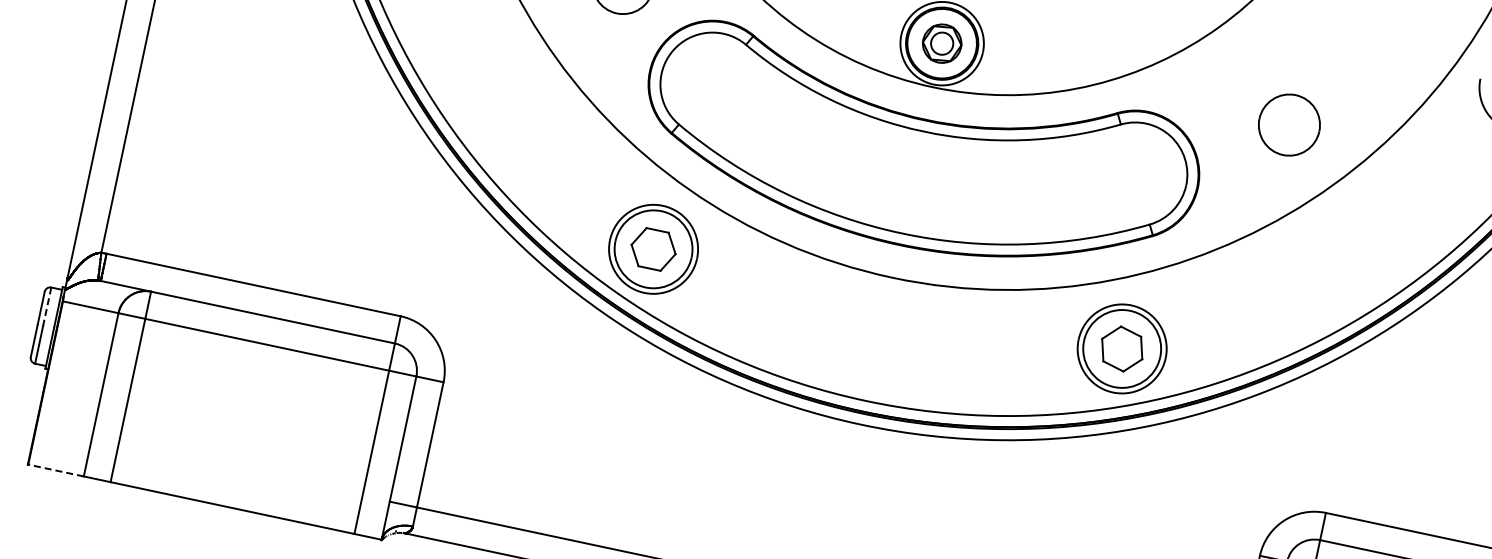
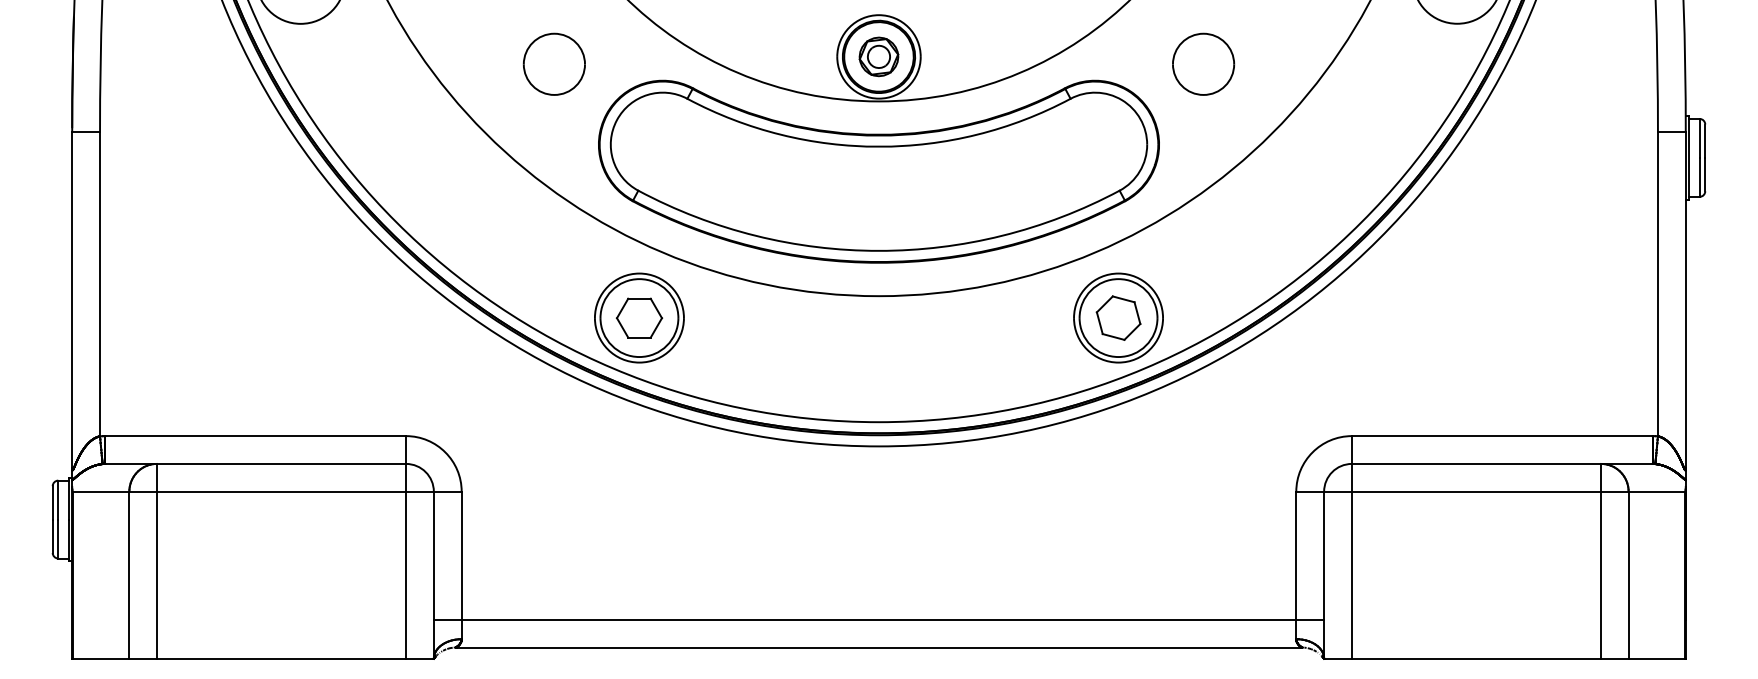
part: (1289, 124) -> (1203, 63), moved
line: (47, 307) -> (58, 500), dashed -> solid
line: (55, 470) -> (100, 658), dashed -> solid

